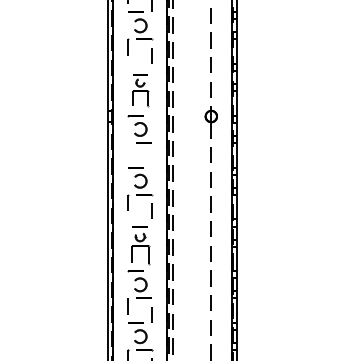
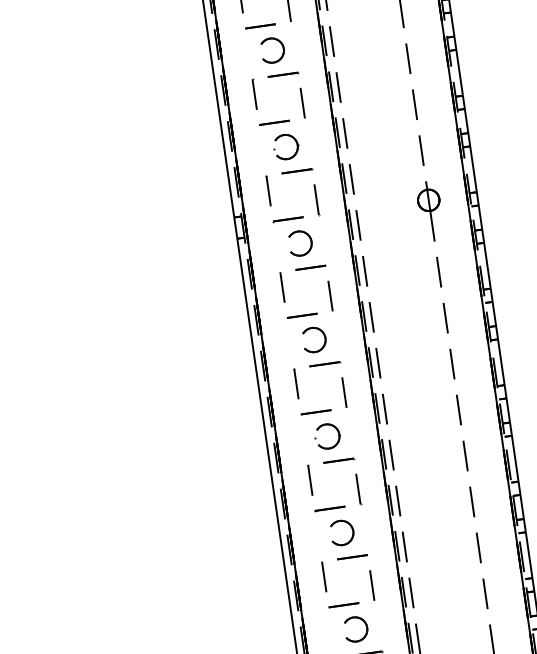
part: (140, 90) -> (289, 170), size x1.67
line: (127, 151) -> (281, 288), added
line: (151, 159) -> (328, 296), added
part: (140, 245) -> (331, 459), size x1.43

